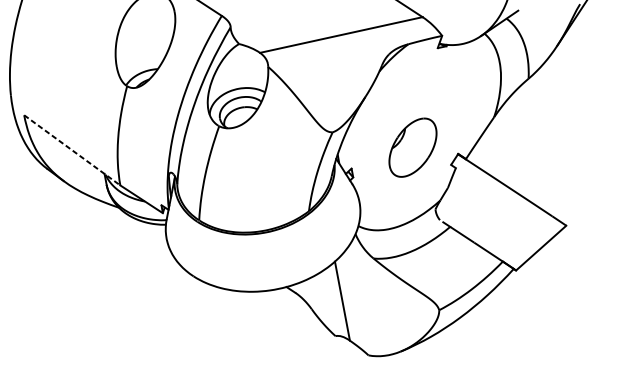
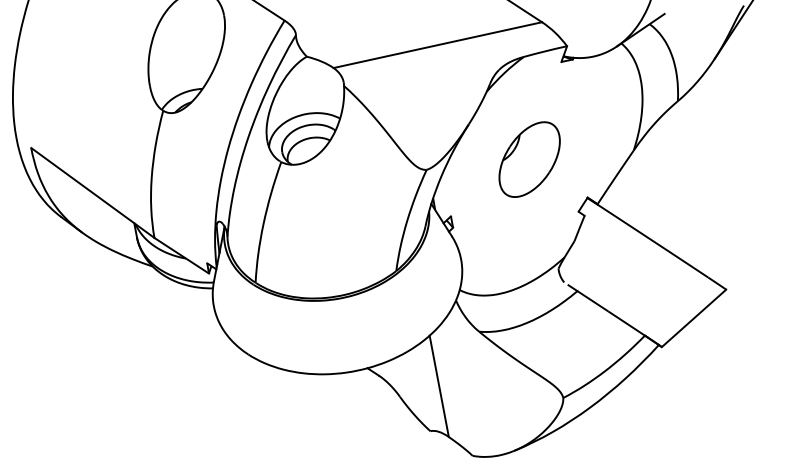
part: (412, 147) -> (529, 159), moved
line: (72, 150) -> (93, 193), dashed -> solid

